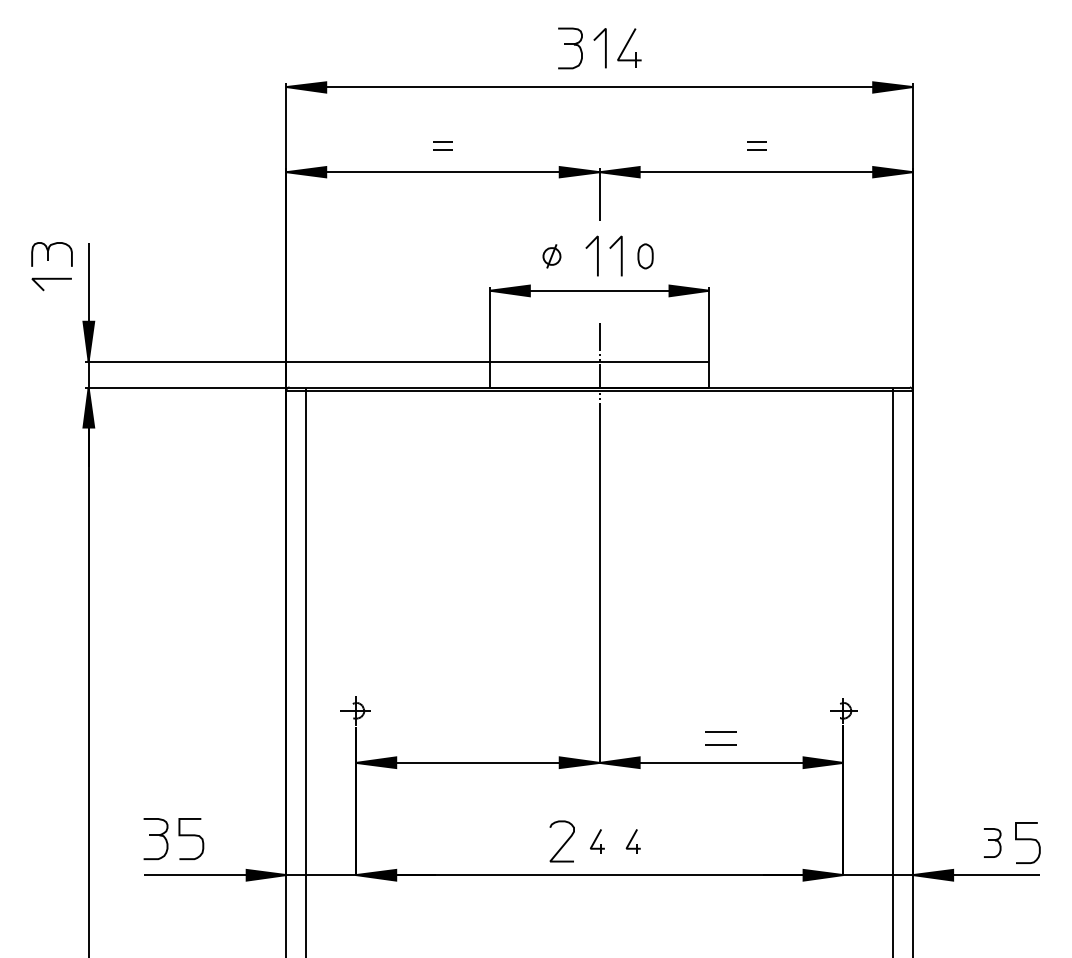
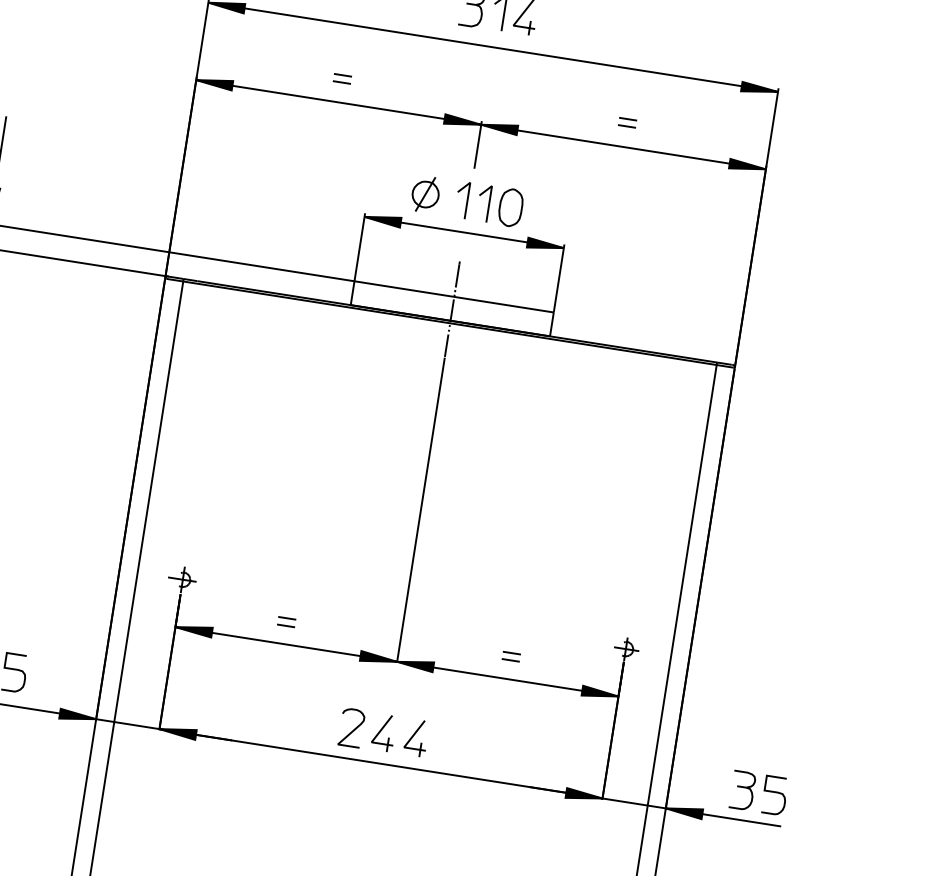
part: (551, 256) -> (425, 194), size x1.67
part: (645, 256) -> (510, 207), size x1.67
part: (721, 737) -> (511, 656), size x0.62
part: (474, 738) -> (286, 621), added
part: (597, 841) -> (383, 732), size x1.67
part: (633, 841) -> (416, 738), size x1.67
part: (992, 842) -> (742, 790), size x1.43

